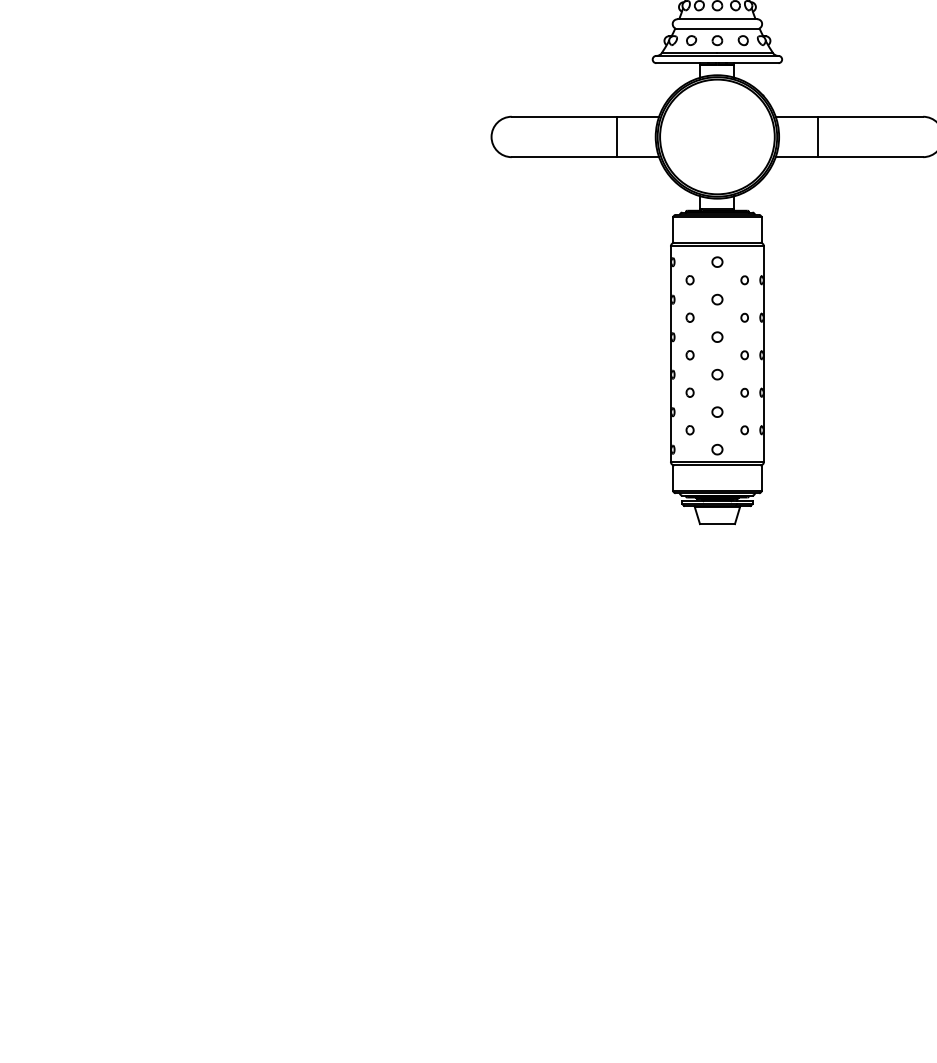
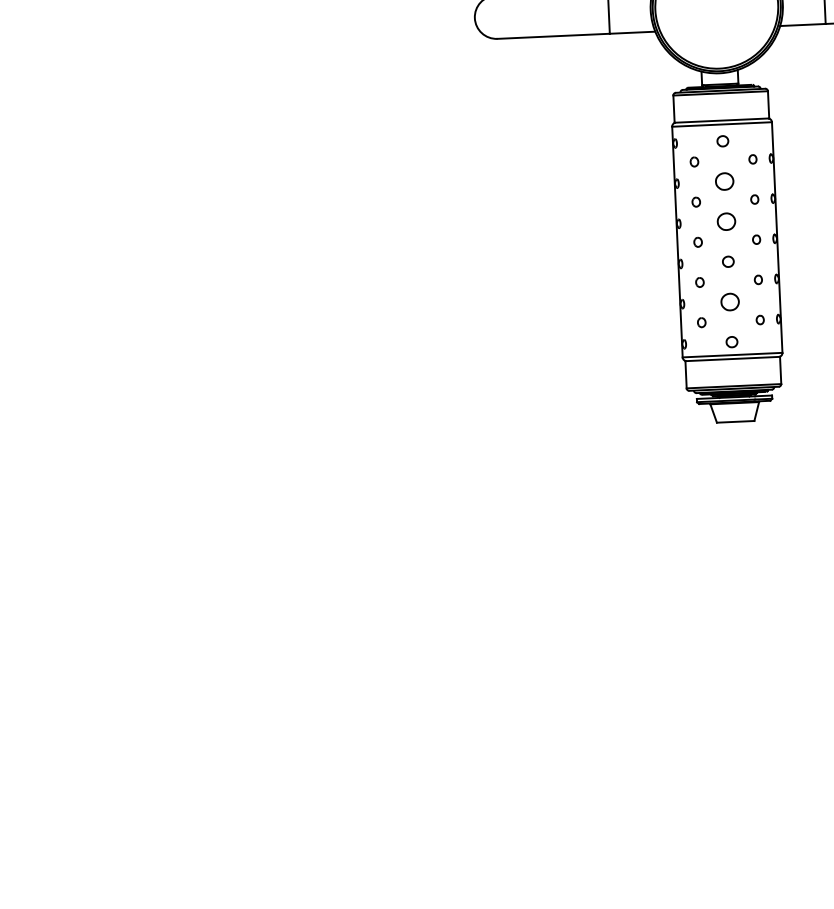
part: (717, 299) -> (724, 181), size x1.6
part: (717, 336) -> (726, 220), size x1.6
part: (717, 411) -> (730, 301), size x1.6

